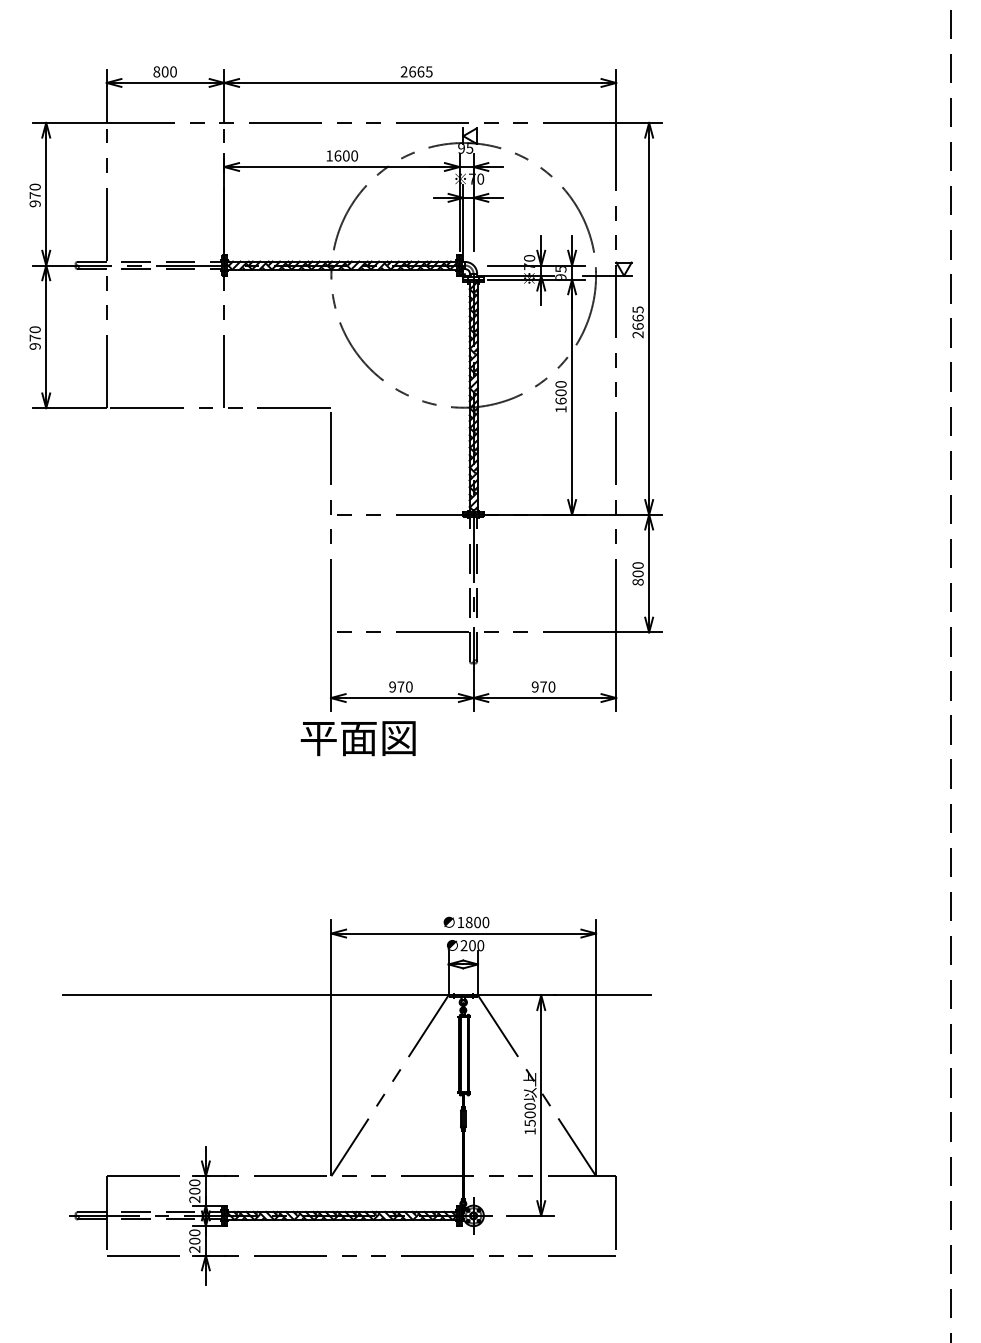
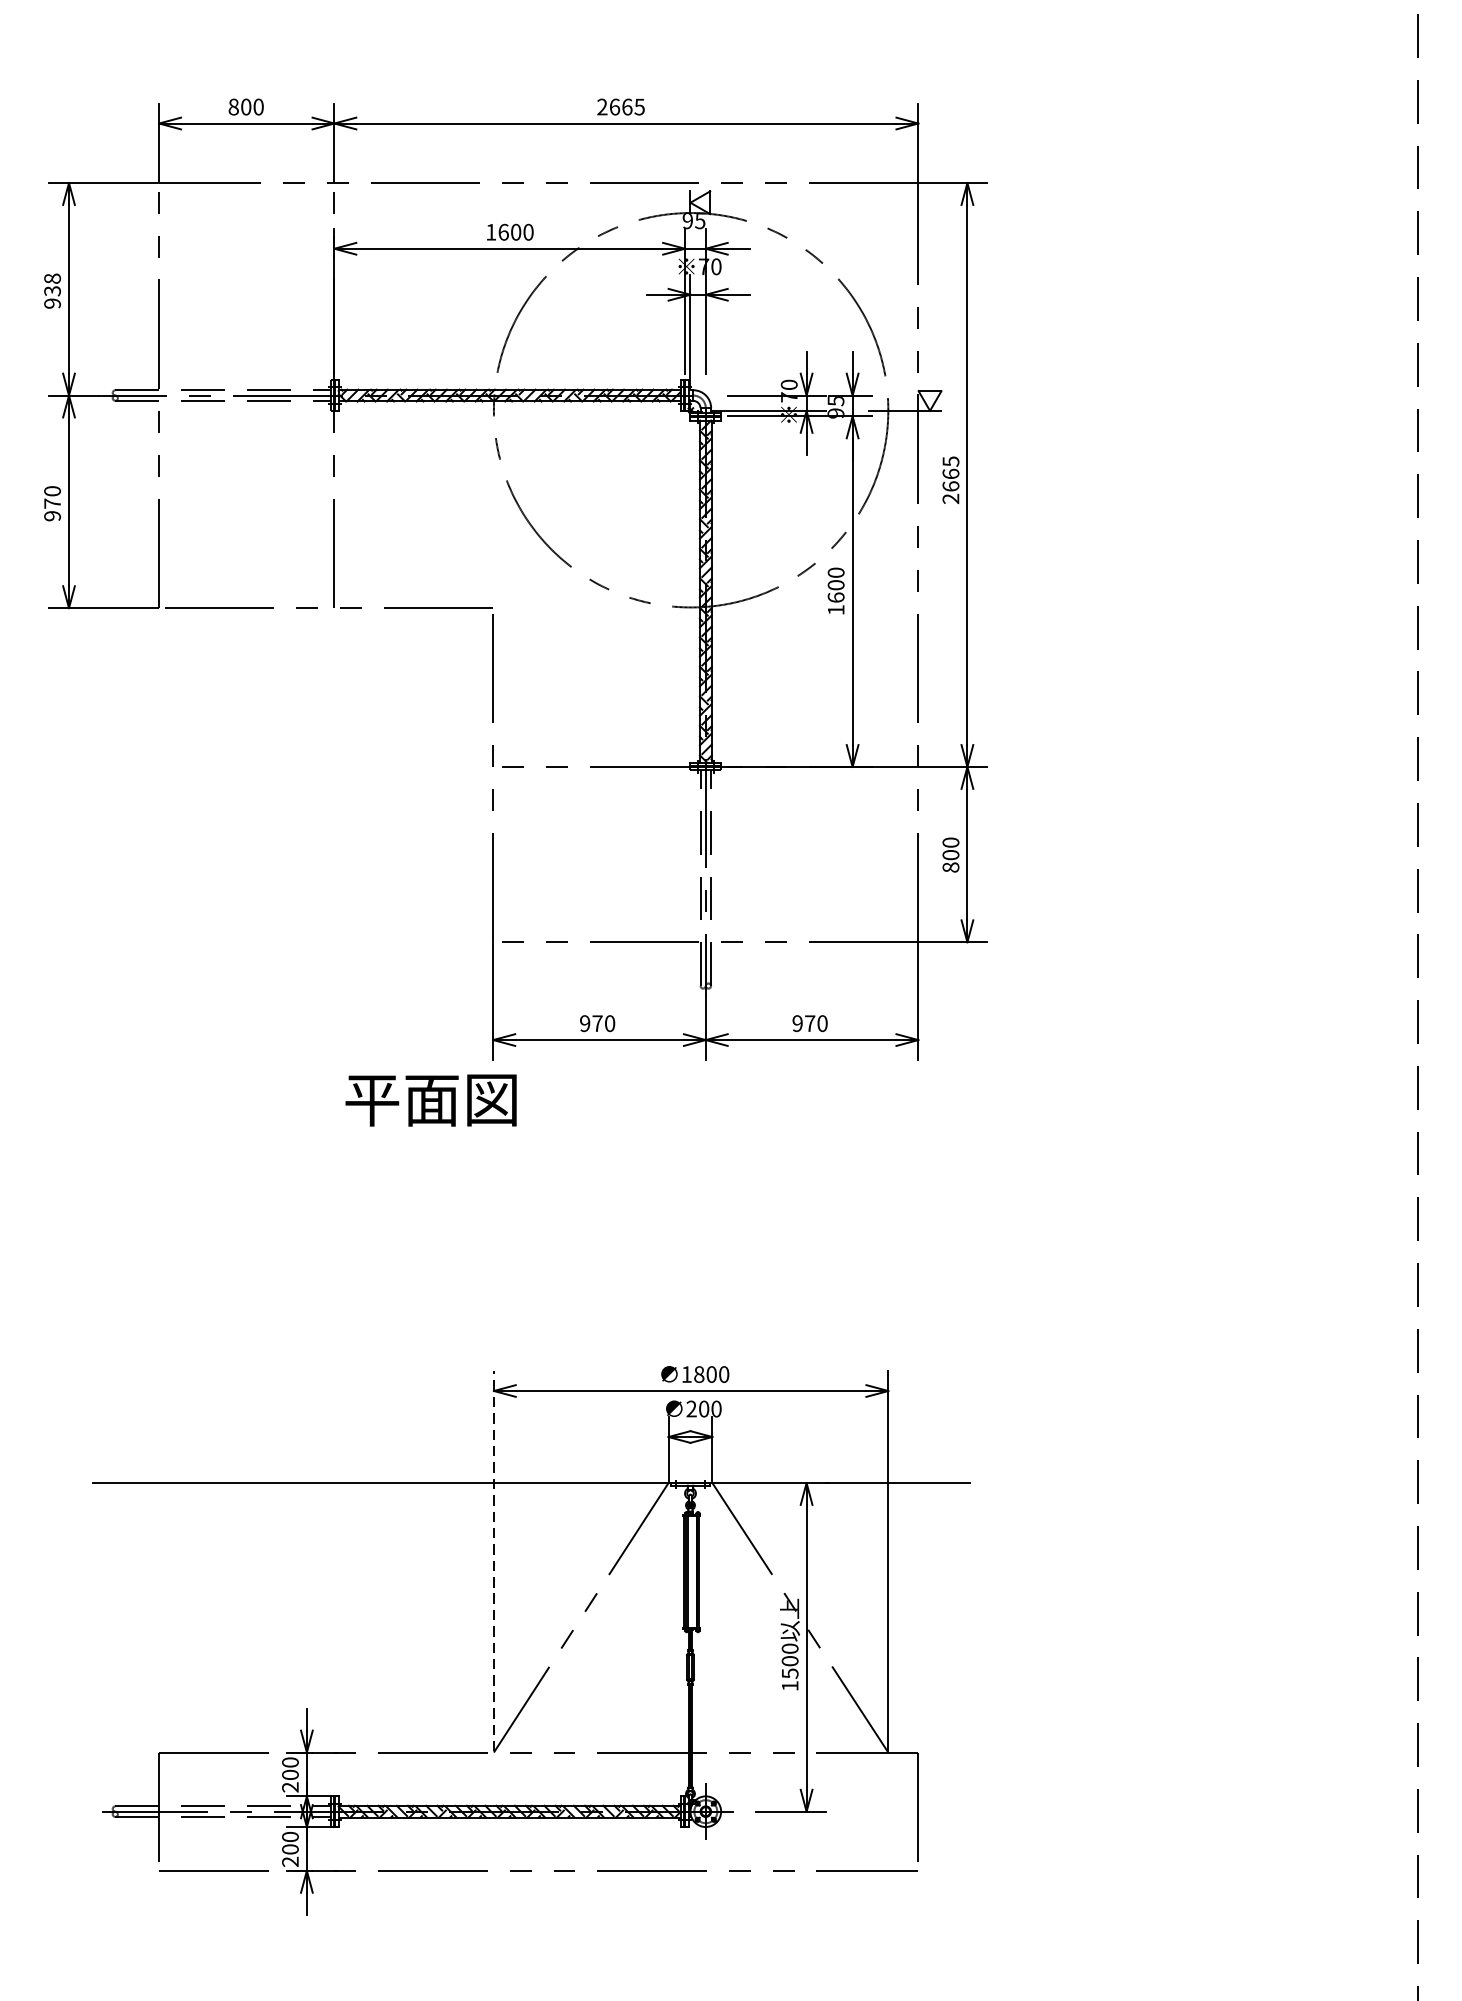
text: (34, 190) -> (51, 283), 970 -> 938
text: (357, 738) -> (429, 1100), moved
line: (331, 1047) -> (494, 1560), solid -> dashed

